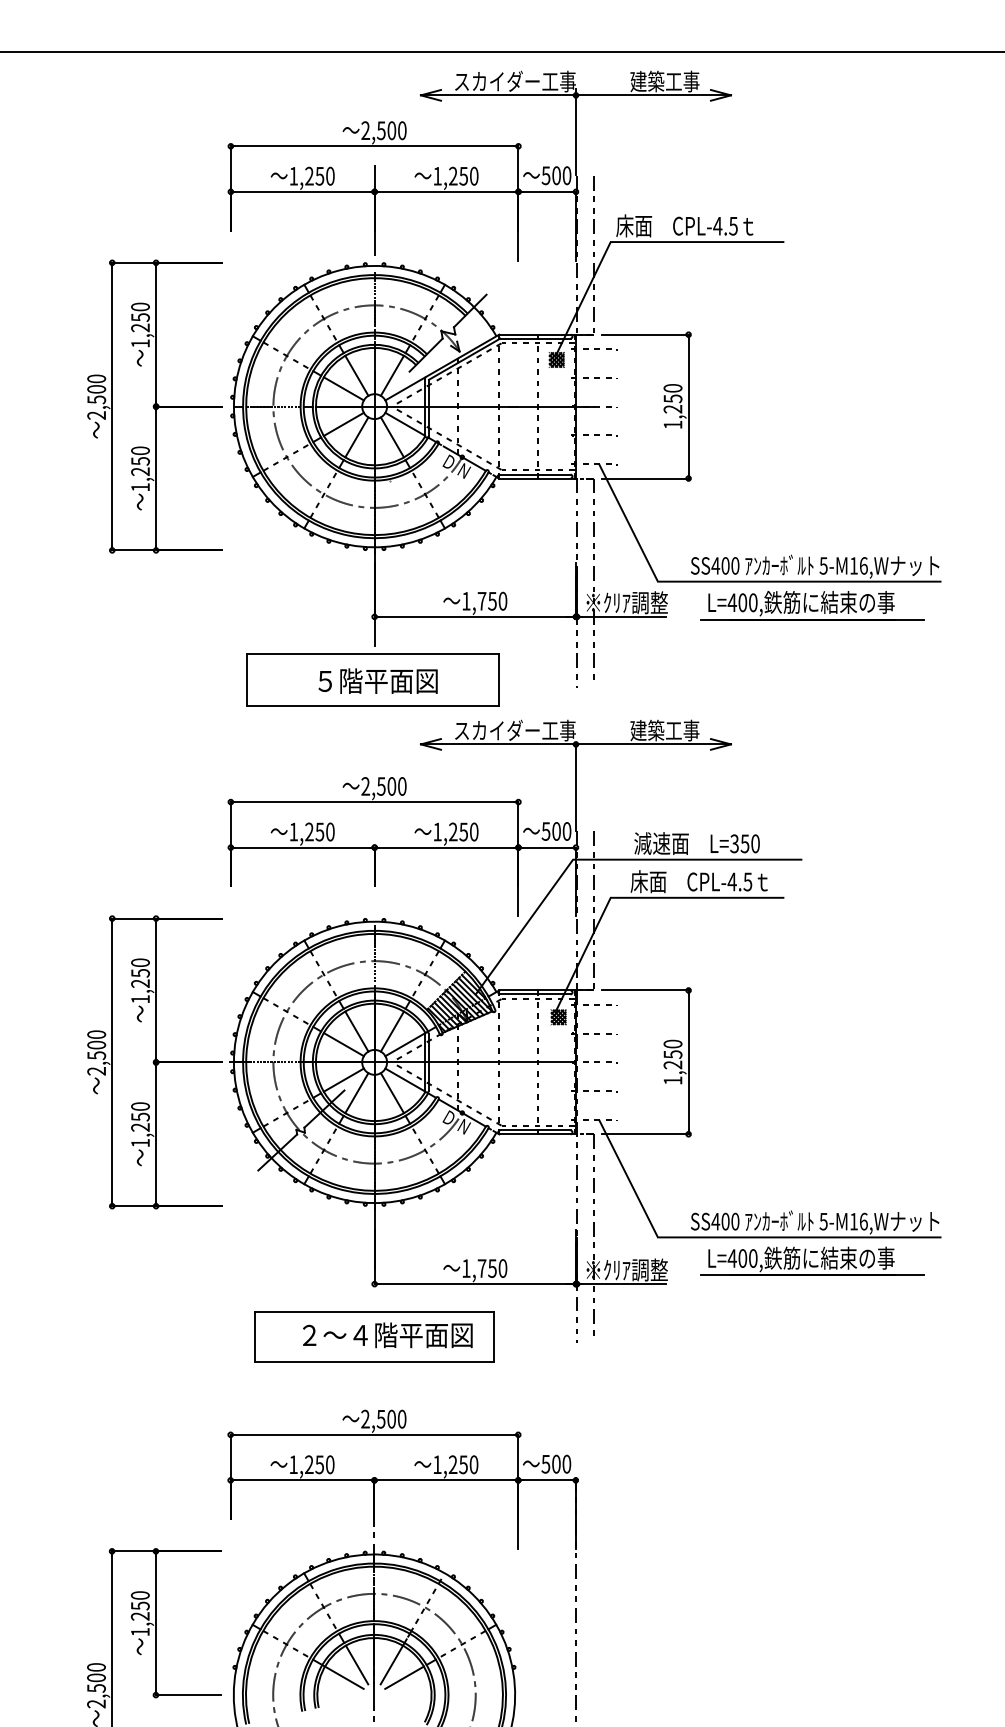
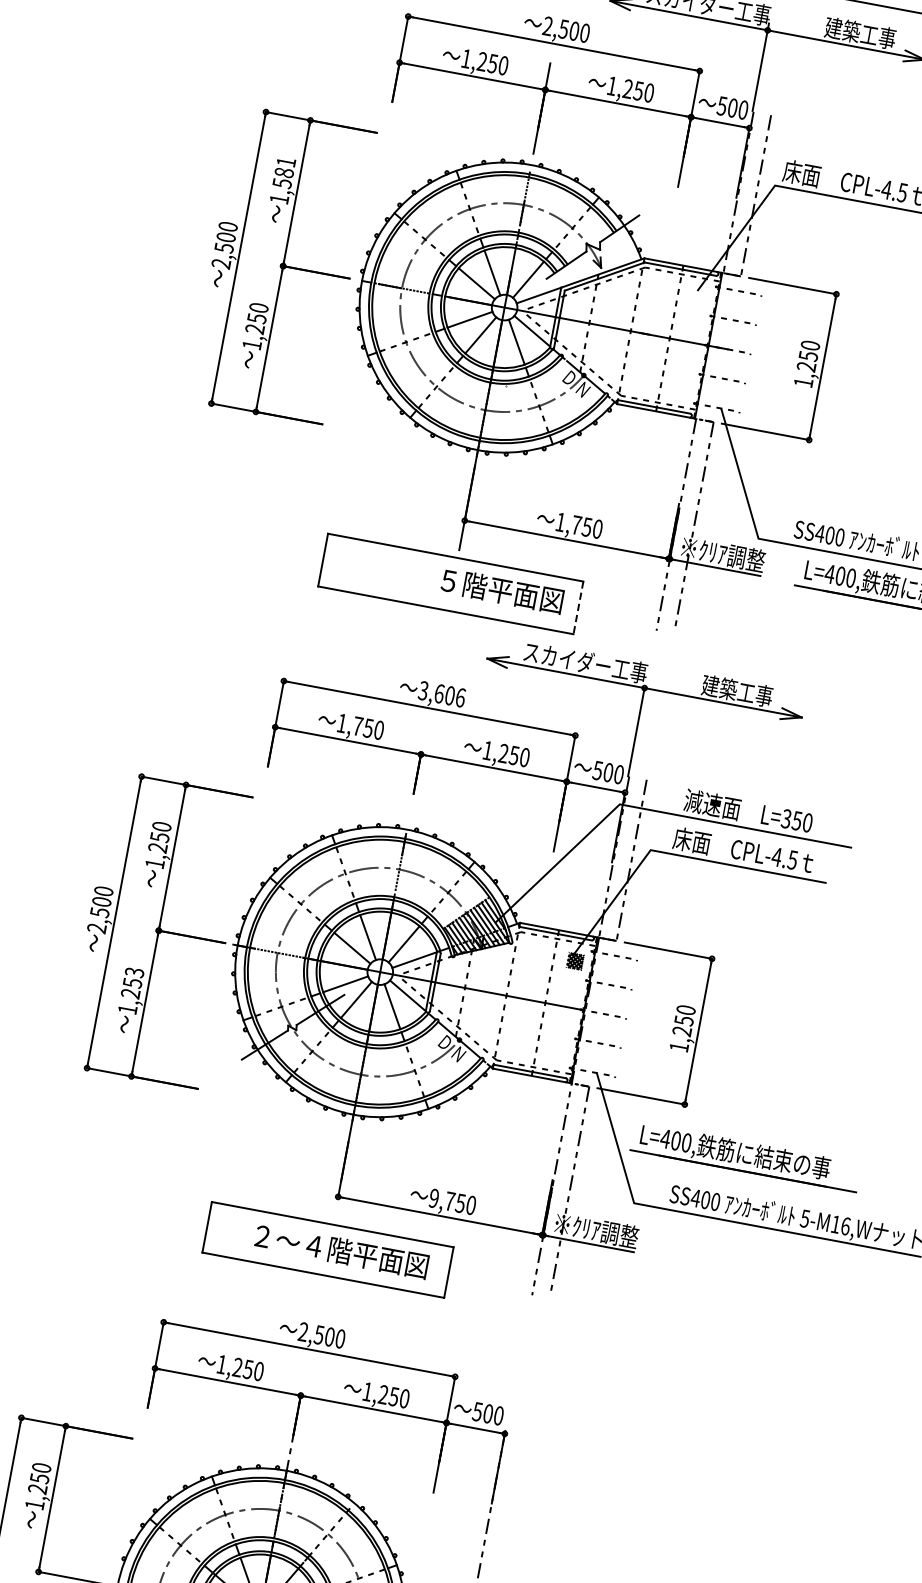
text: (140, 317) -> (284, 172), 1,250 -> 1,581
hatch: (556, 359) -> (697, 294), removed
text: (377, 680) -> (501, 590), moved
line: (498, 680) -> (578, 608), solid -> dashed
text: (383, 786) -> (441, 694), 2,500 -> 3,606
text: (309, 831) -> (358, 725), 1,250 -> 1,750
text: (140, 1106) -> (134, 972), 1,250 -> 1,253
part: (812, 1260) -> (746, 1156), moved
text: (466, 1268) -> (434, 1198), 1,750 -> 9,750

